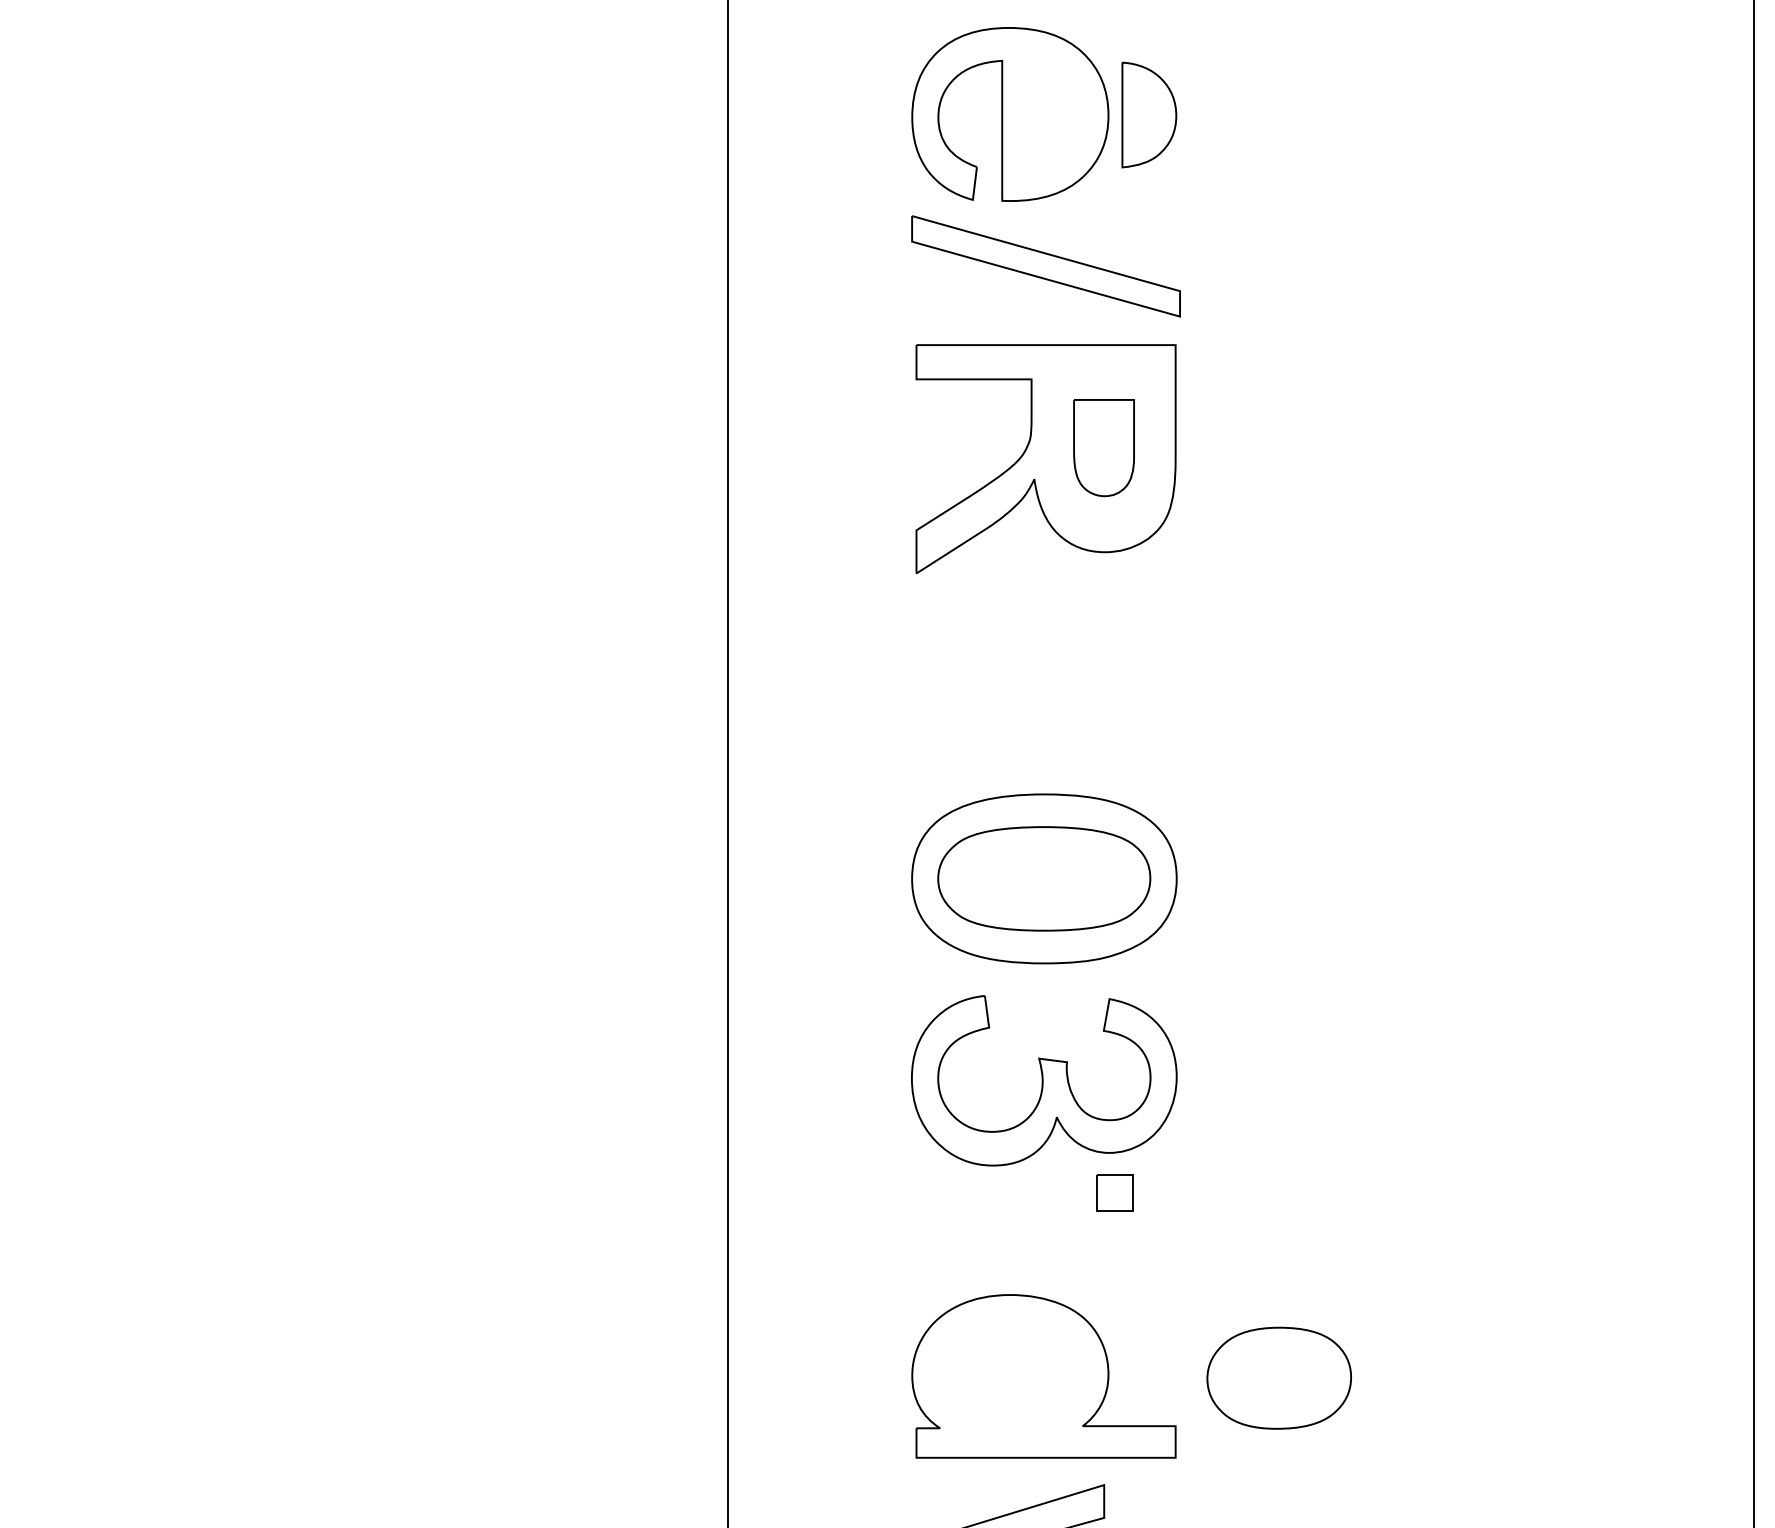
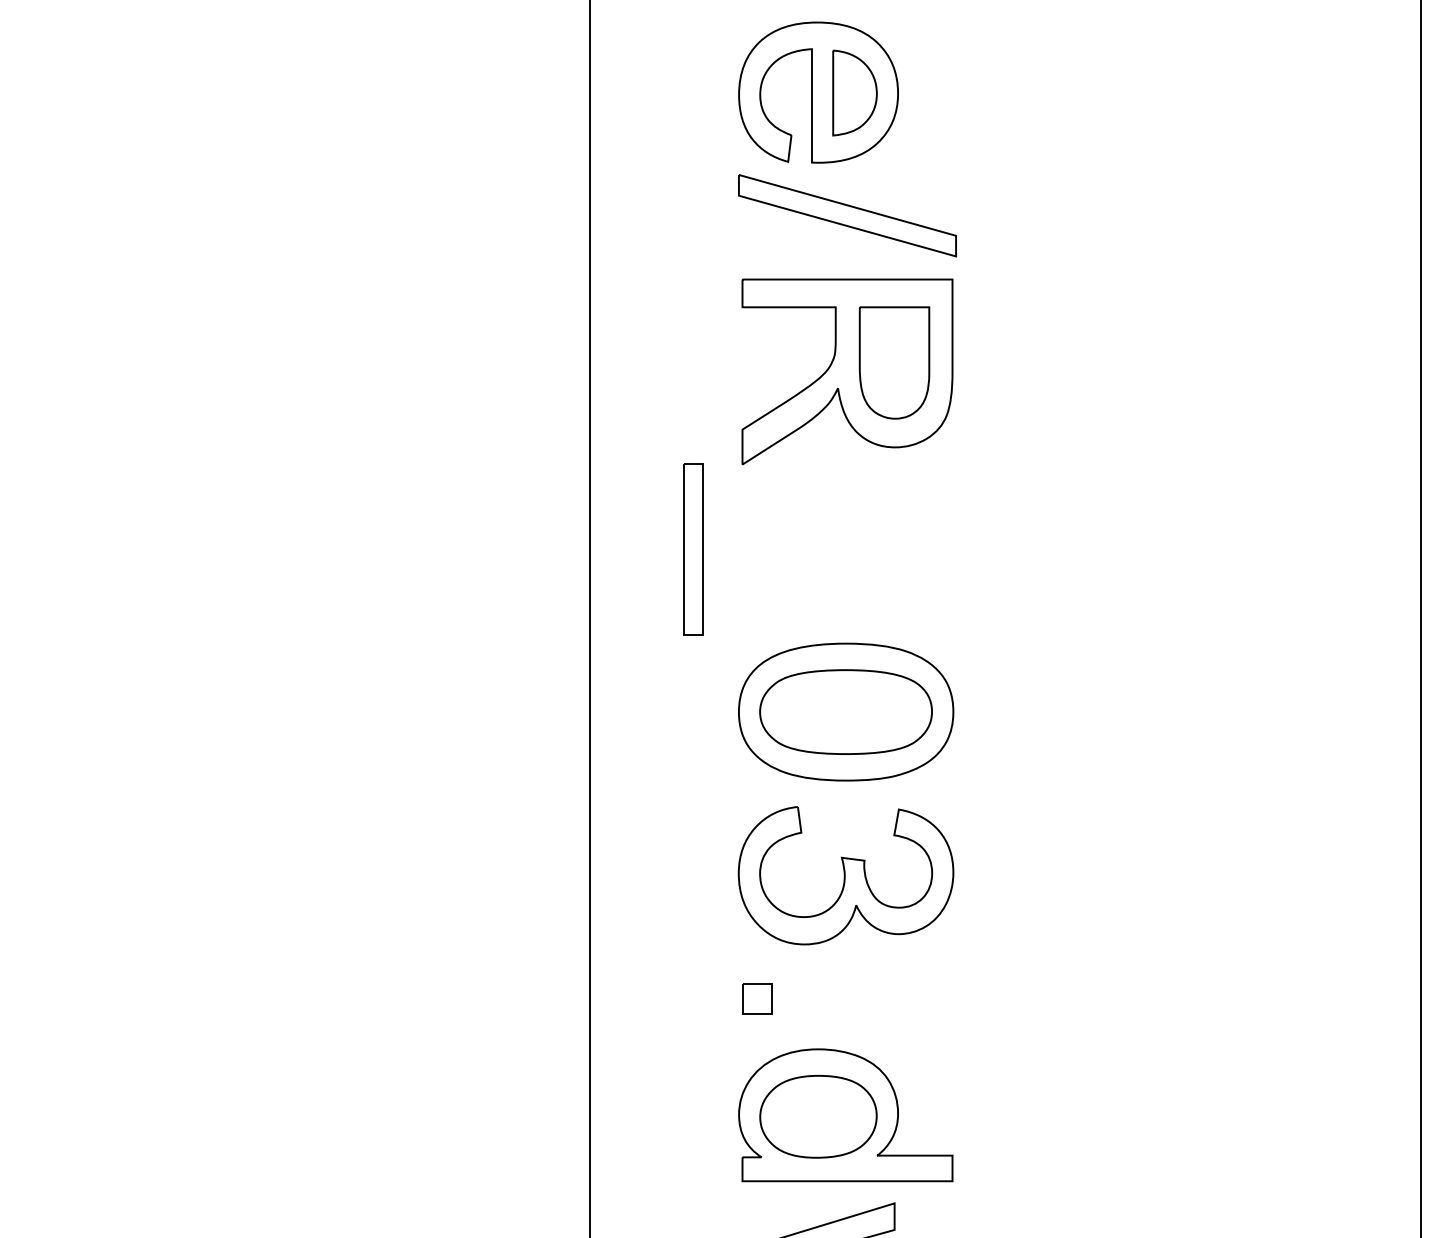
part: (1149, 114) -> (855, 92), moved
part: (1103, 447) -> (894, 362), size x1.43
part: (856, 677) -> (693, 548), added
part: (1114, 1192) -> (757, 998), moved
part: (1278, 1377) -> (817, 1116), moved

